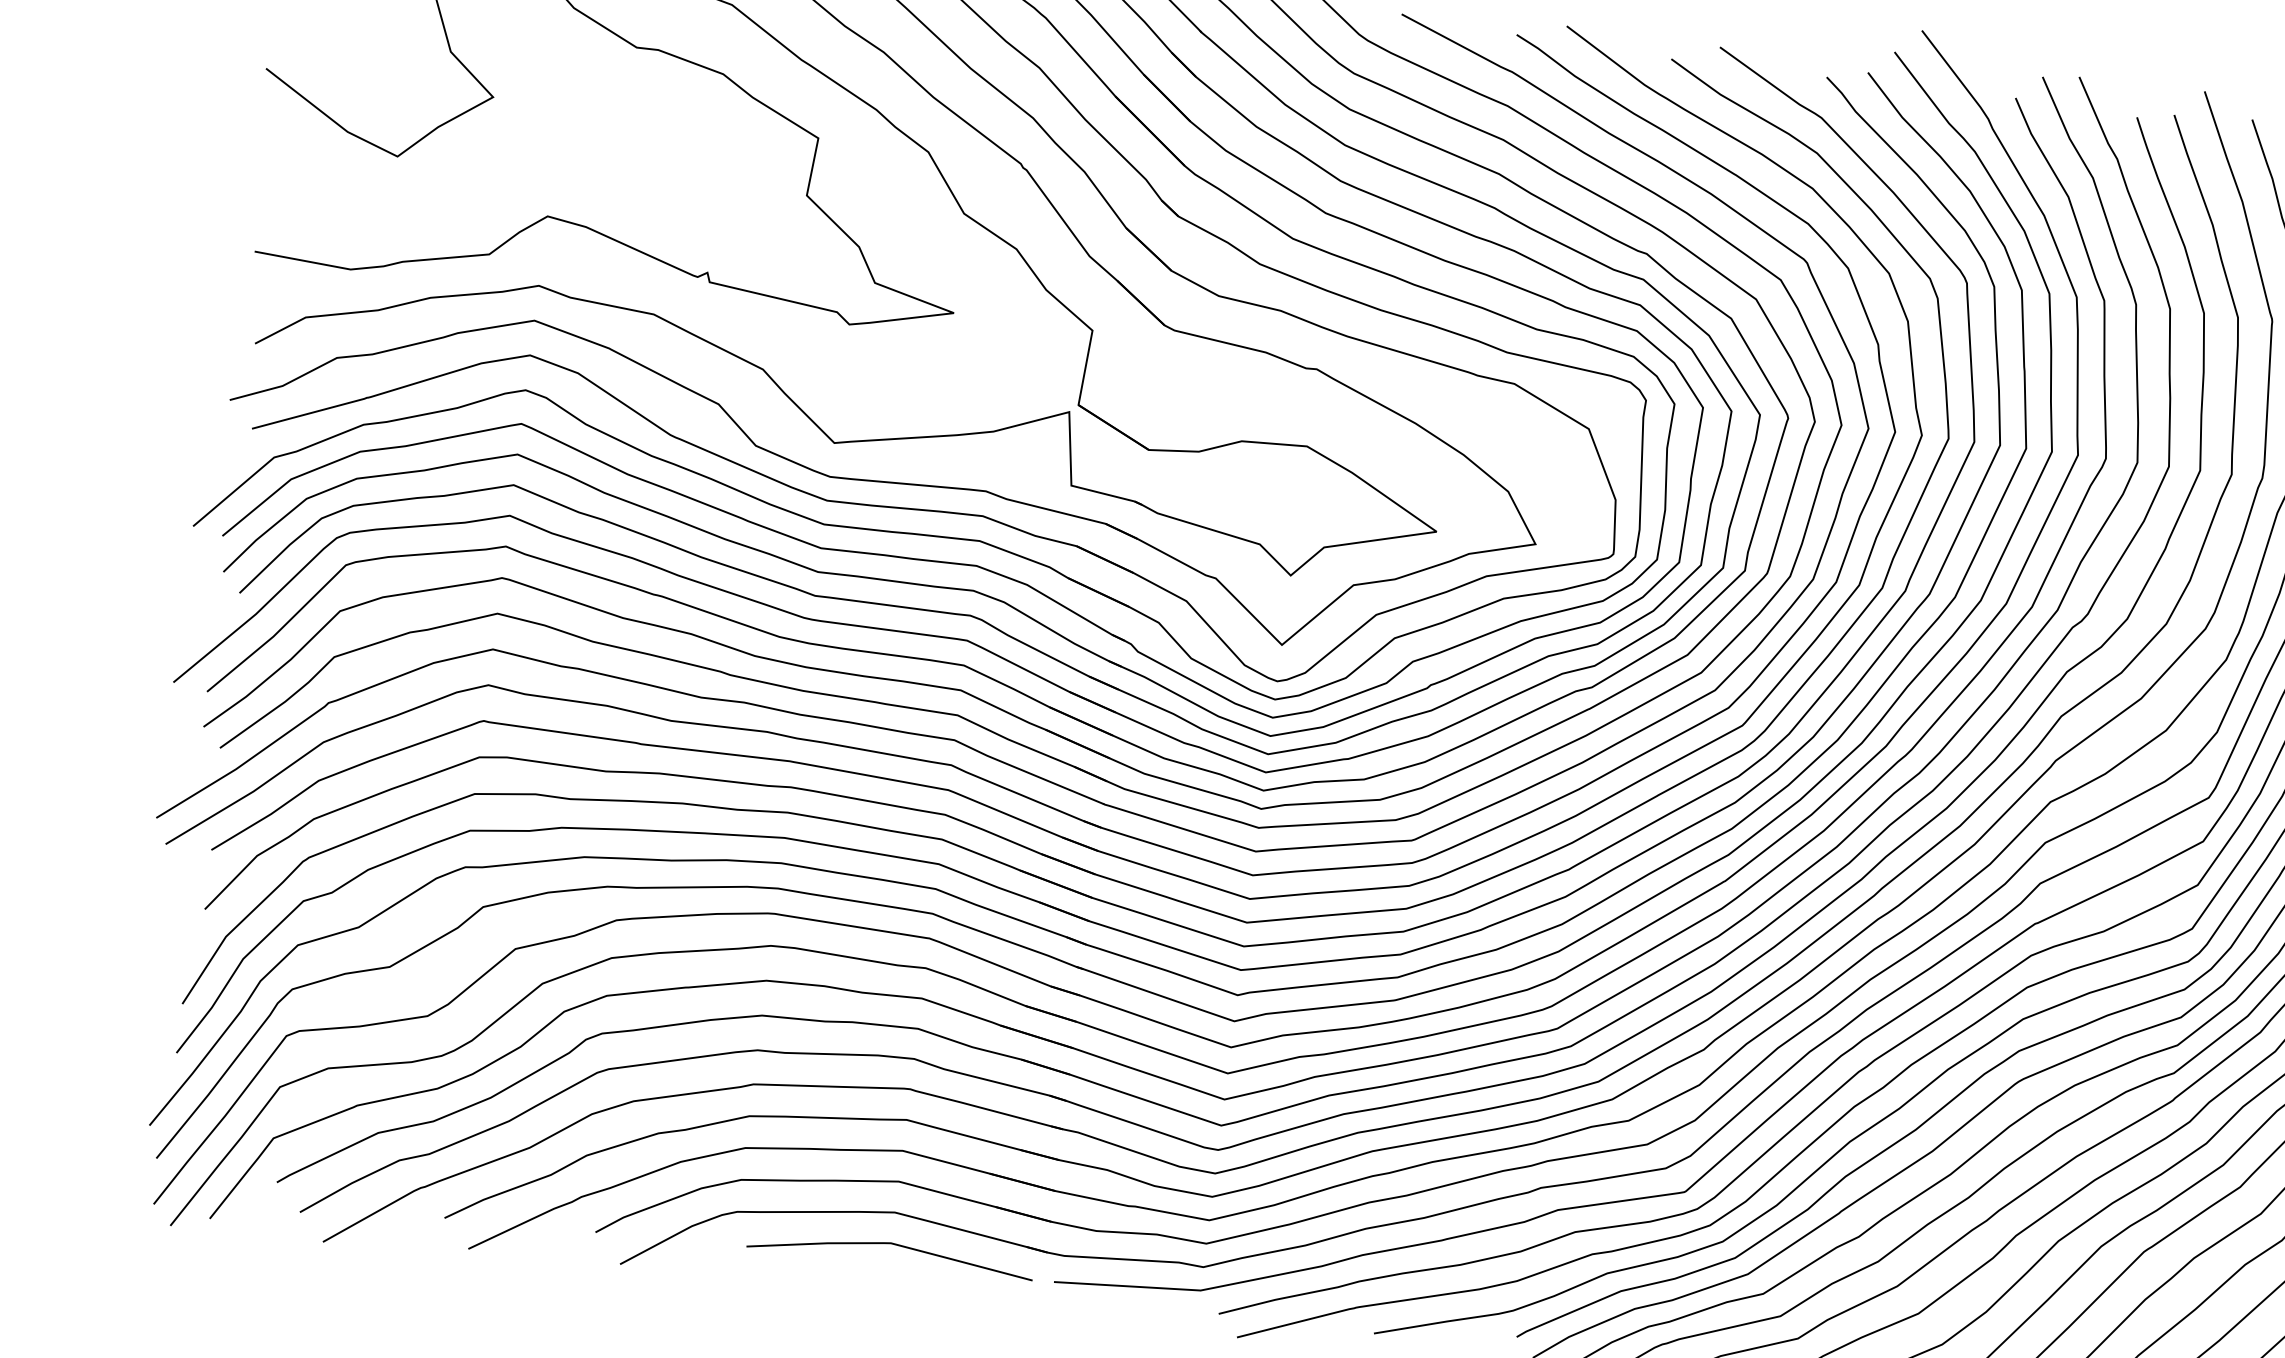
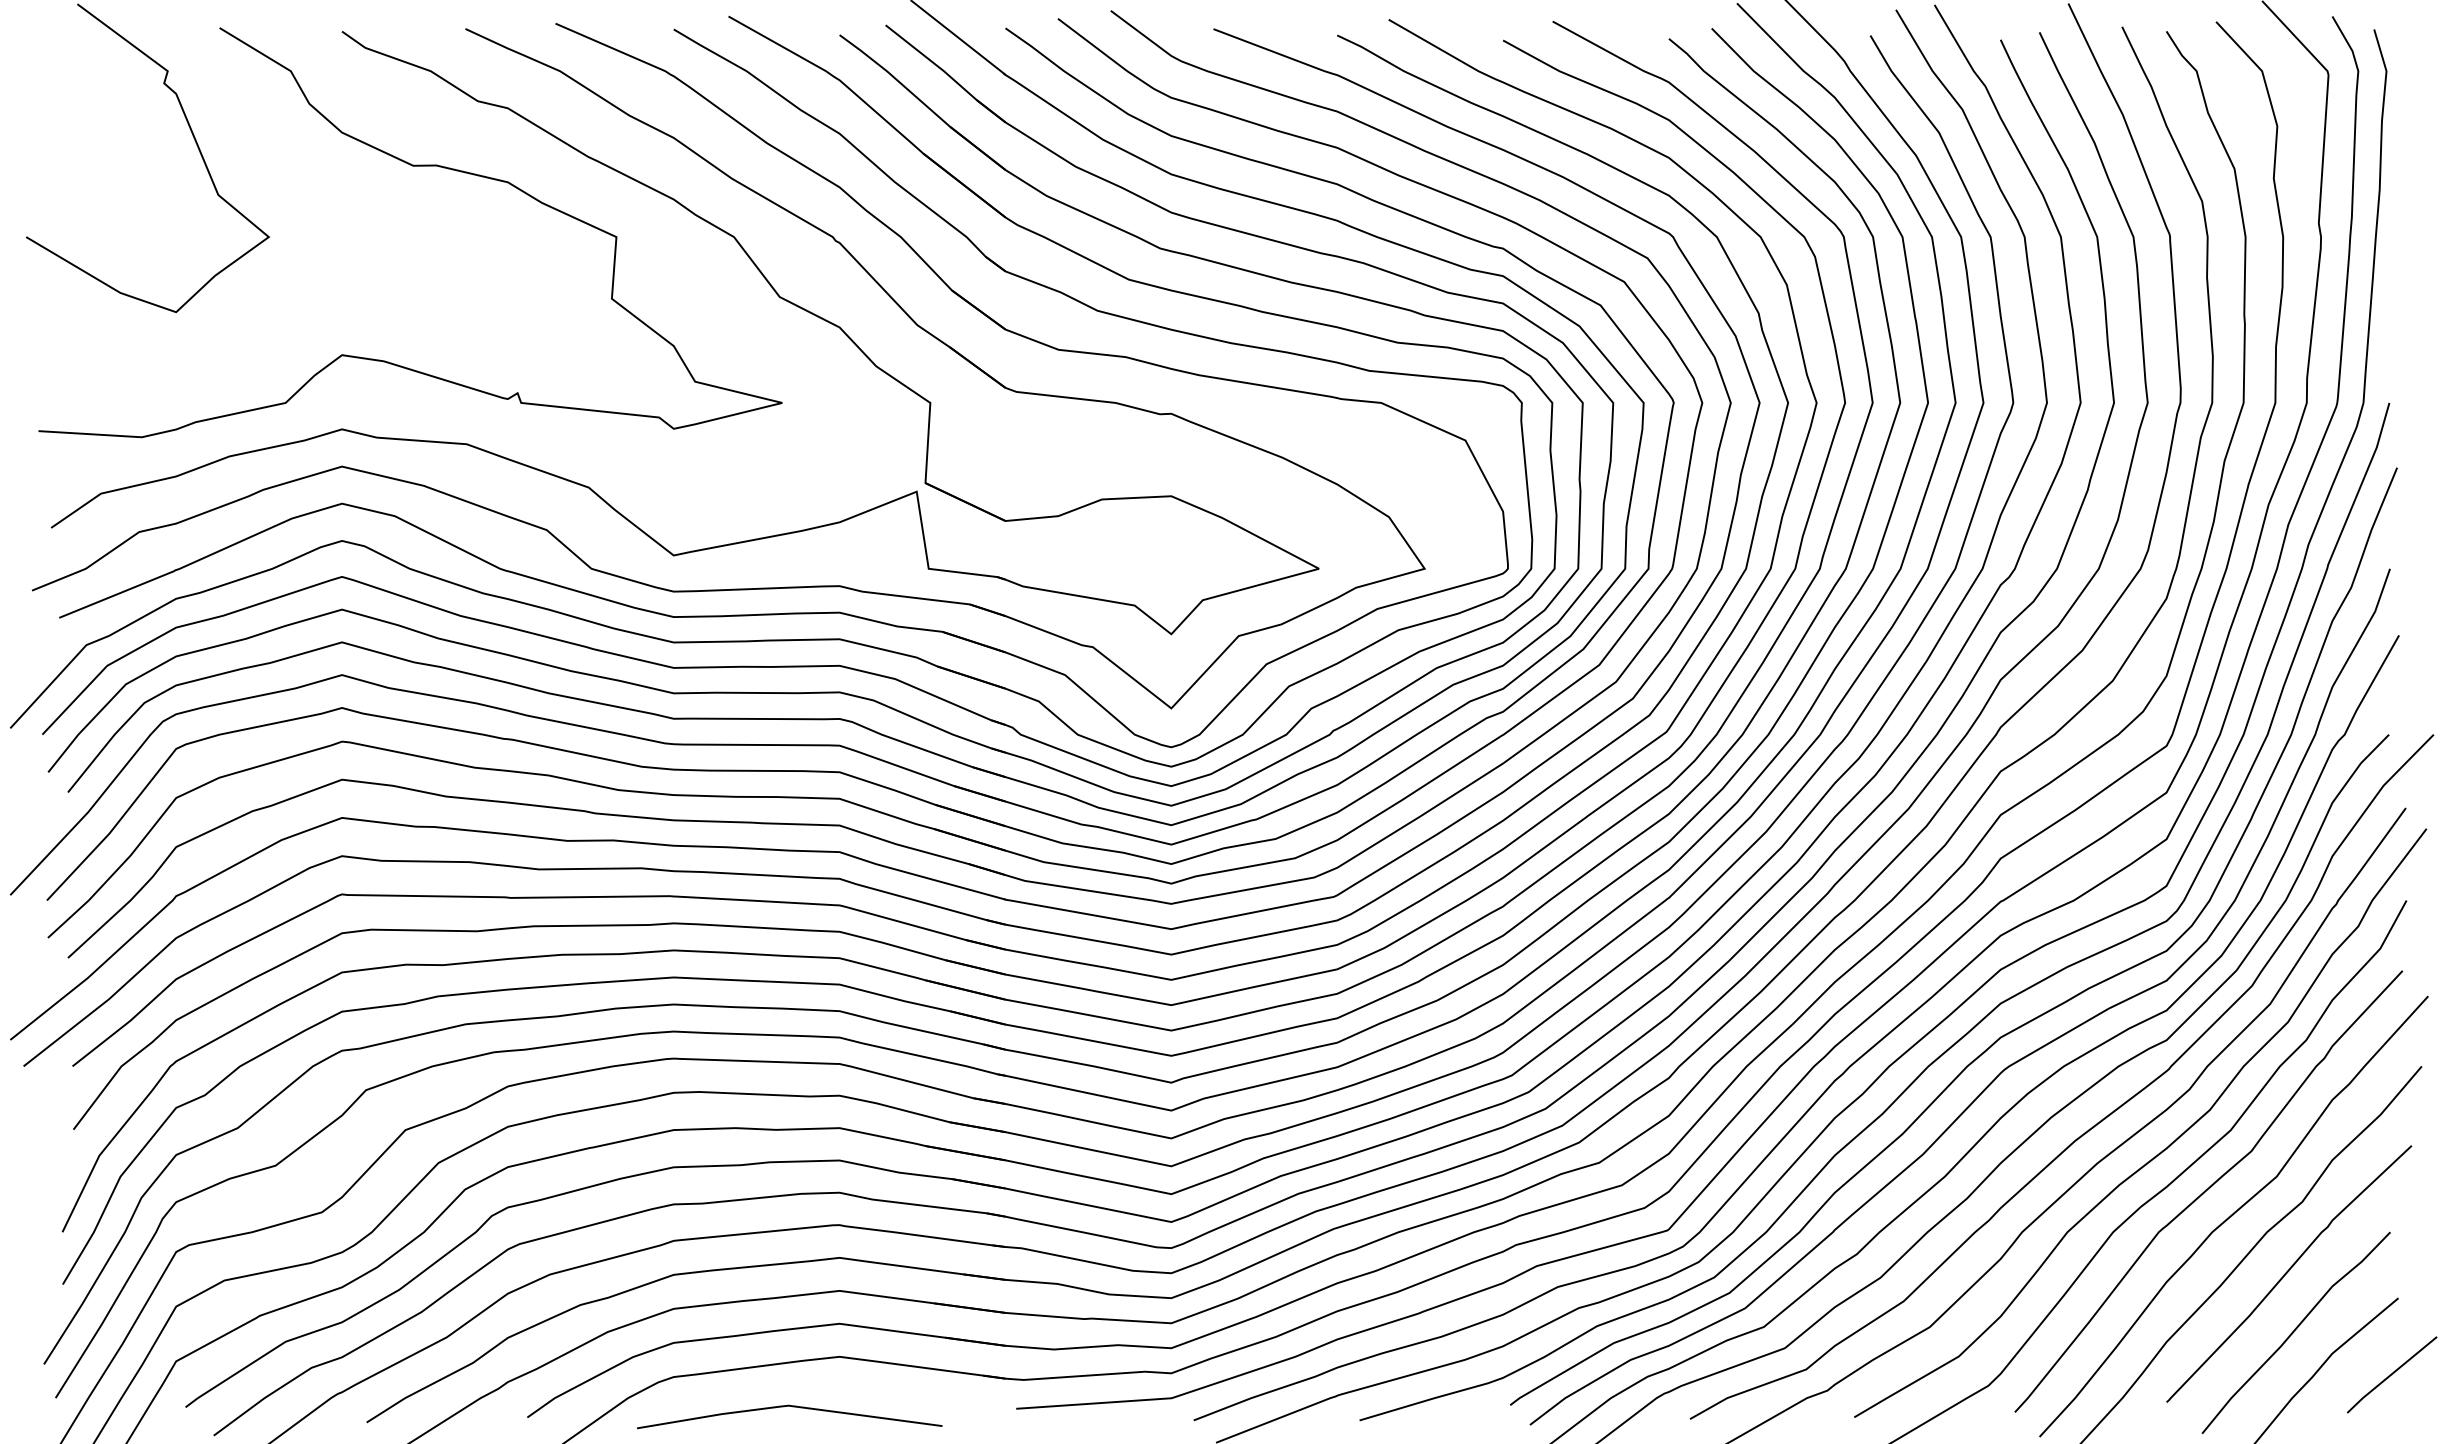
curve: (894, 1245) -> (792, 1407), moved

